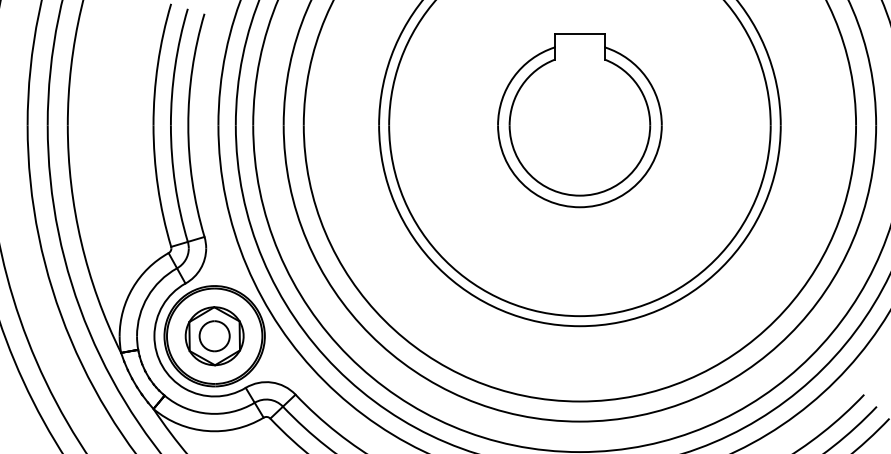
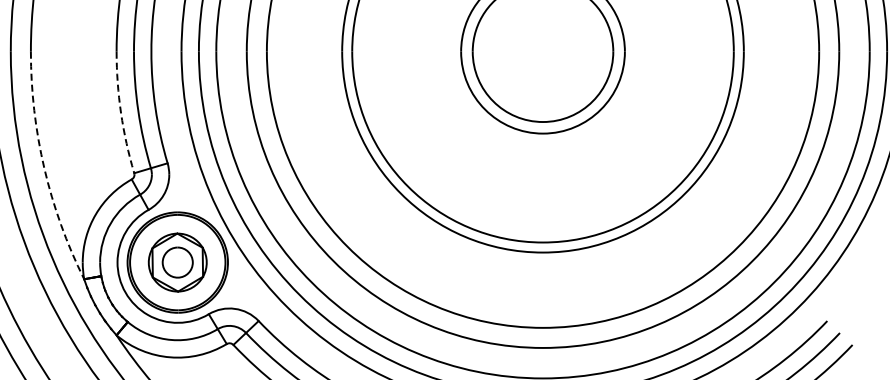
arc: (157, 186) -> (120, 112), solid -> dashed
arc: (81, 242) -> (44, 168), solid -> dashed

